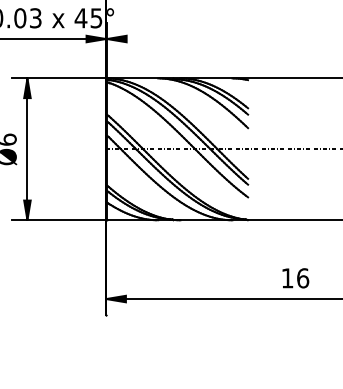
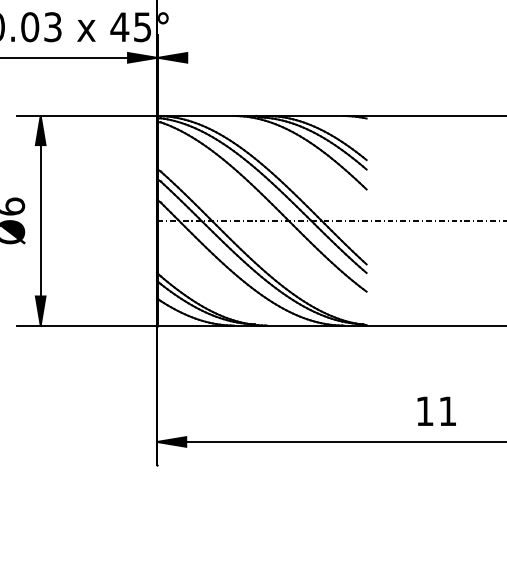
text: (303, 278) -> (448, 411), 16 -> 11

